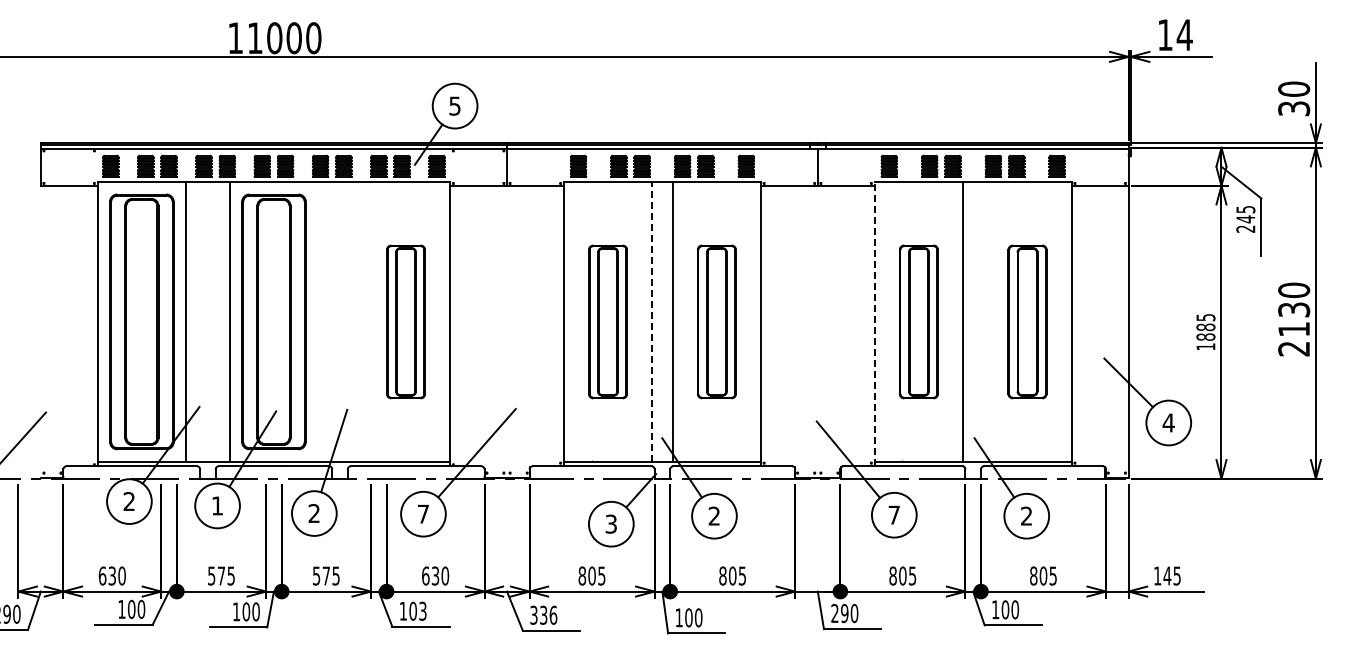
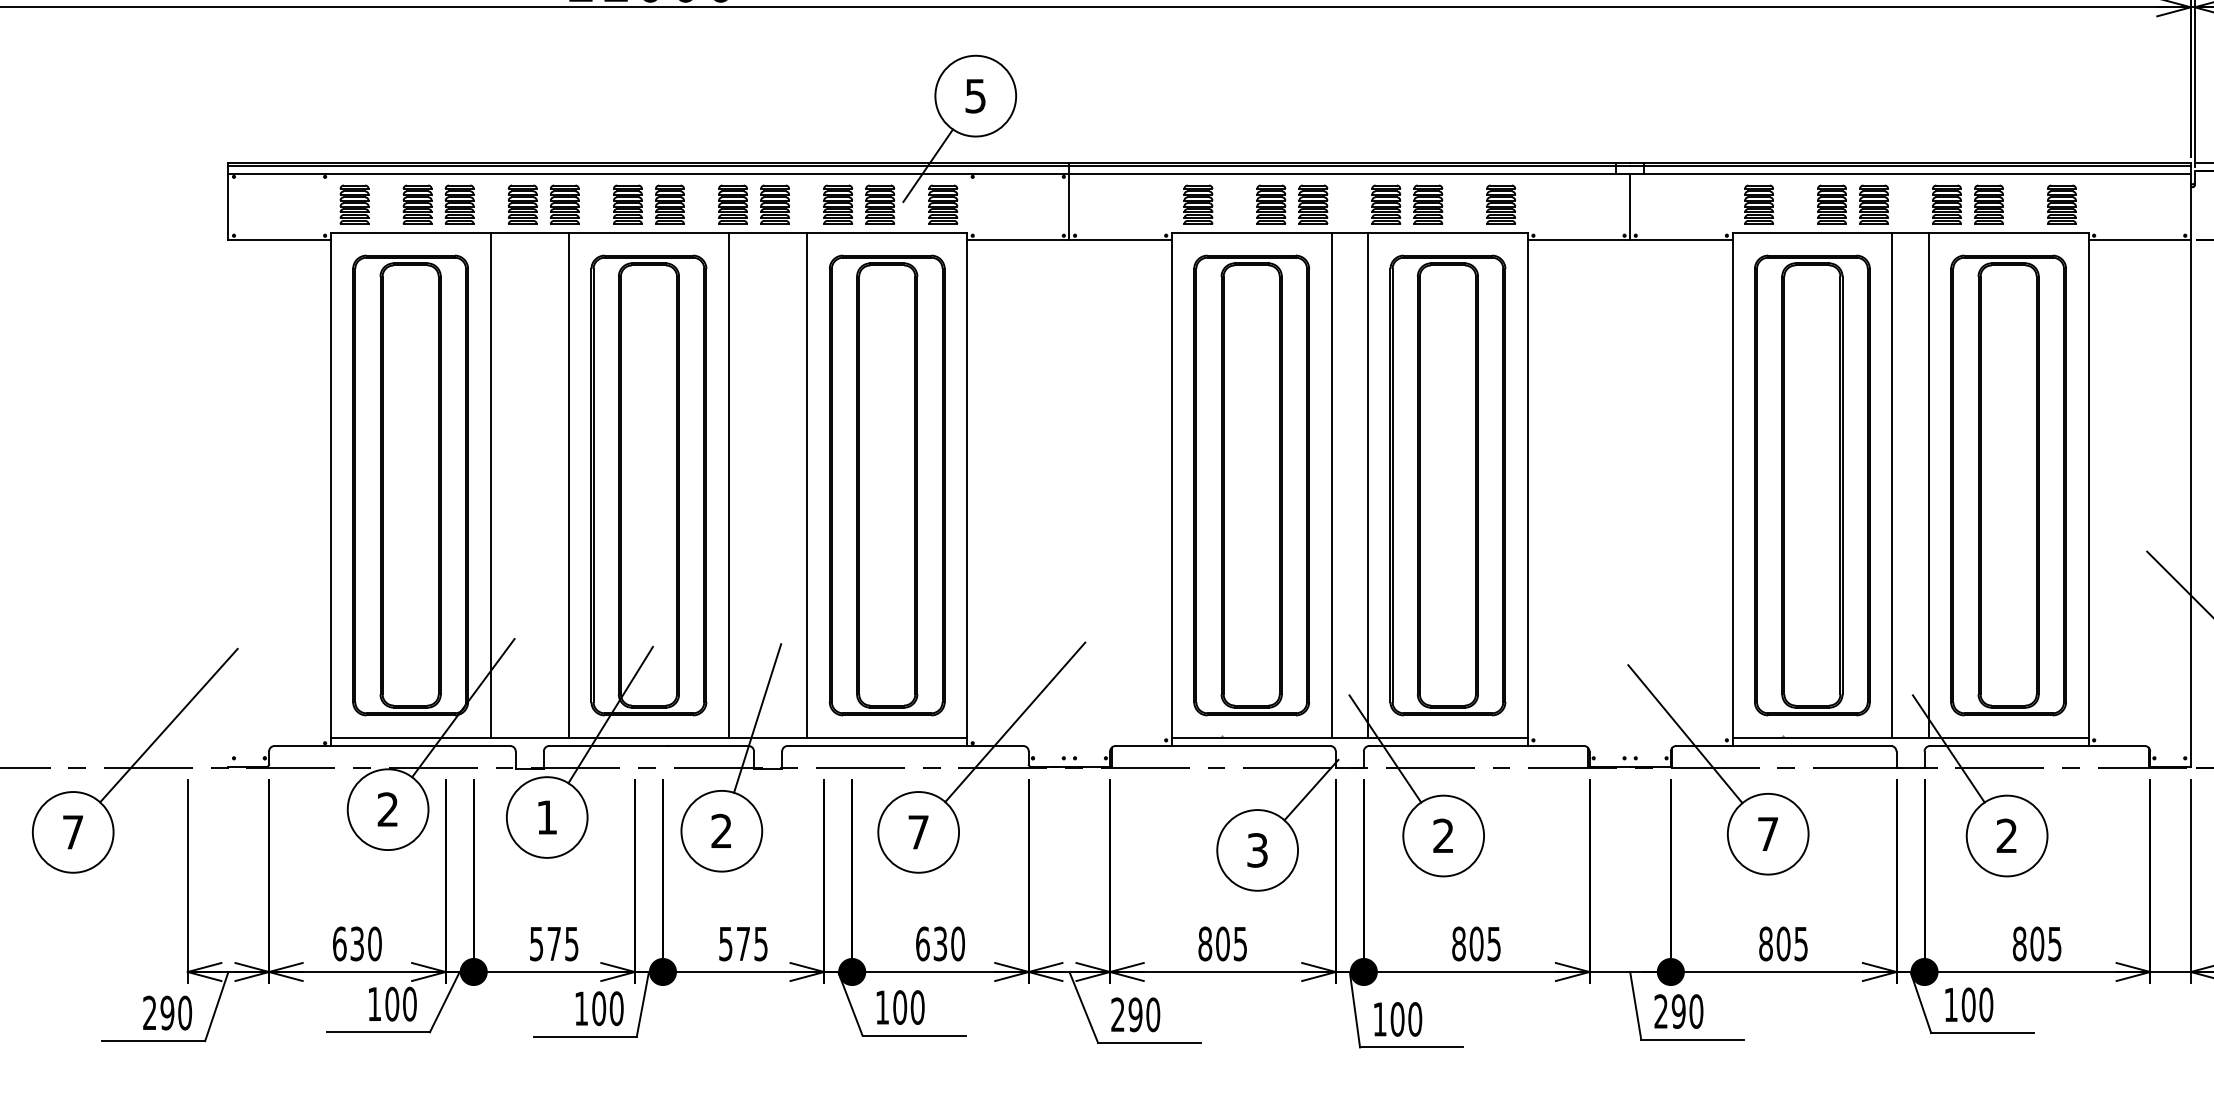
line: (318, 321) -> (729, 484), added
line: (361, 321) -> (806, 484), added
part: (405, 321) -> (886, 484), size x1.67
part: (607, 321) -> (1250, 484), size x1.67
line: (652, 321) -> (1331, 484), dashed -> solid
part: (716, 321) -> (1447, 484), size x1.67
part: (918, 321) -> (1811, 484), size x1.67
line: (983, 321) -> (1929, 484), added
part: (1027, 321) -> (2008, 484), size x1.67
line: (874, 323) -> (1732, 488), dashed -> solid
text: (422, 610) -> (916, 1006), 103 -> 100
text: (543, 614) -> (1135, 1013), 336 -> 290

